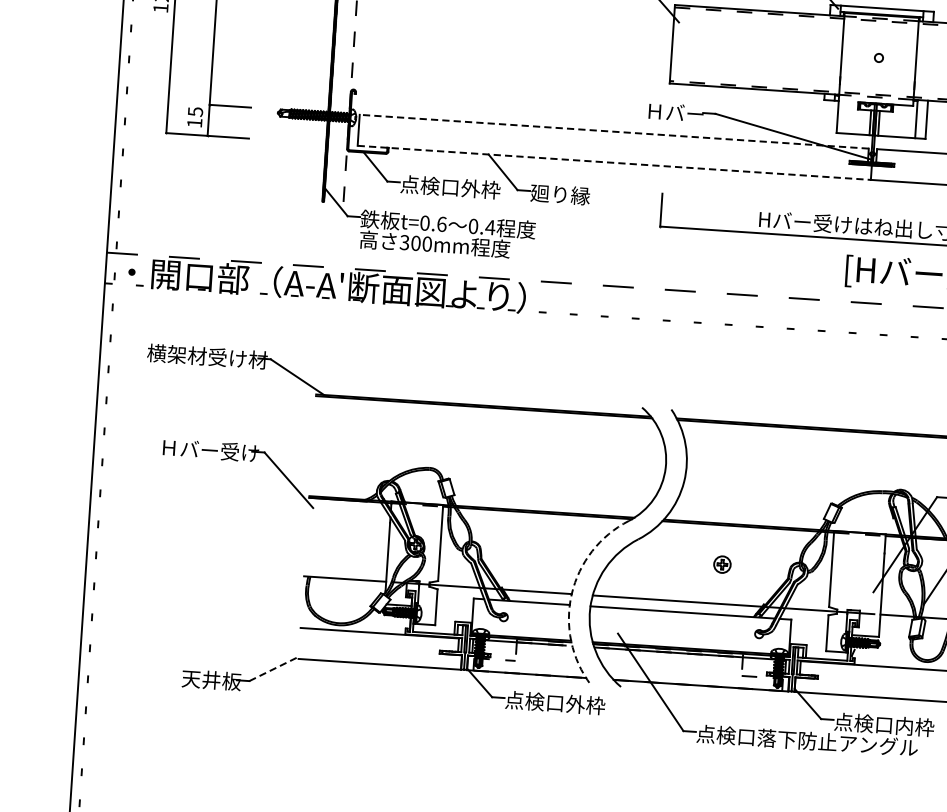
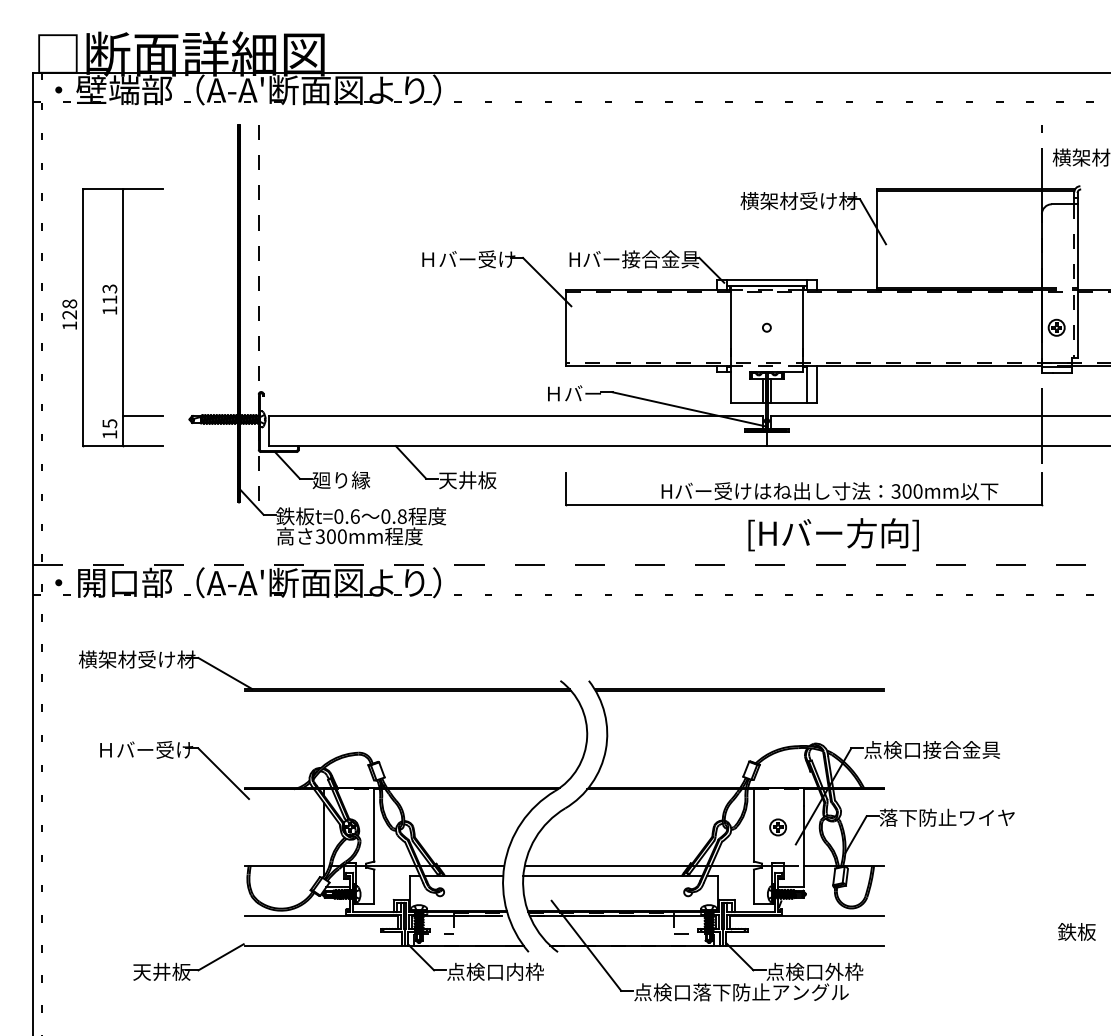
line: (613, 132) -> (515, 416), dashed -> solid
line: (614, 163) -> (518, 446), dashed -> solid
text: (449, 187) -> (360, 480), 点検口外枠 -> 廻り縁
text: (560, 194) -> (467, 480), 廻り縁 -> 天井板
text: (490, 227) -> (402, 516), 0.4 -> 0.8
part: (721, 564) -> (777, 827), moved
arc: (571, 594) -> (504, 865), dashed -> solid
line: (273, 669) -> (221, 957), dashed -> solid
text: (575, 703) -> (515, 971), 点検口外枠 -> 点検口内枠
text: (904, 725) -> (834, 971), 点検口内枠 -> 点検口外枠

